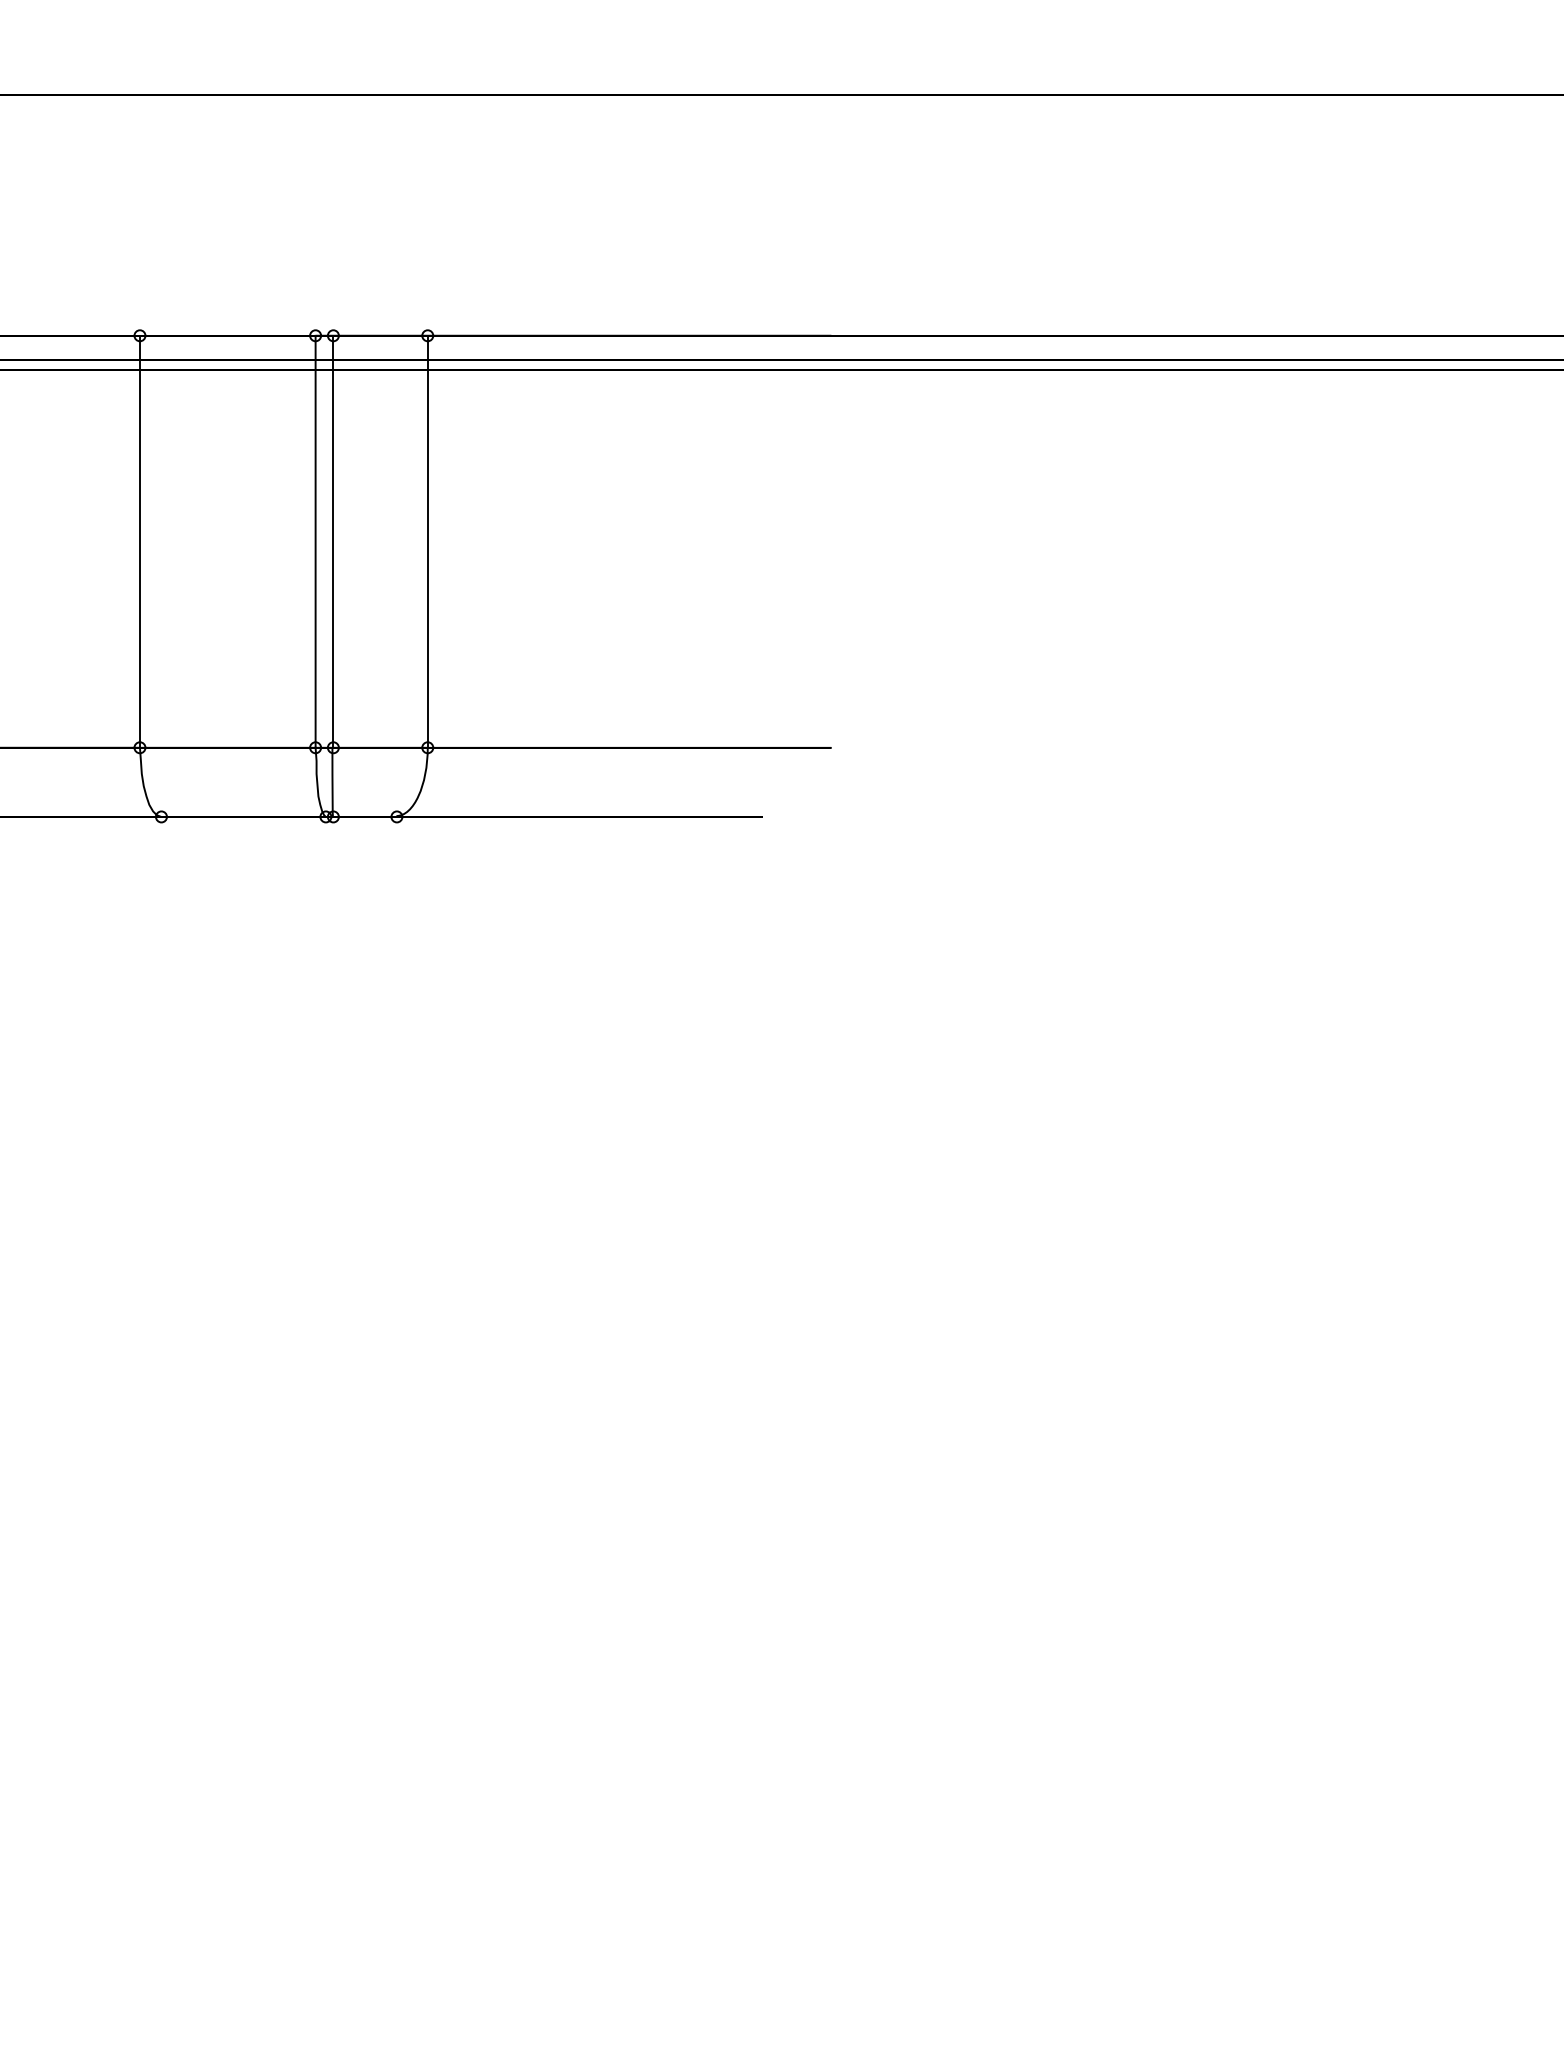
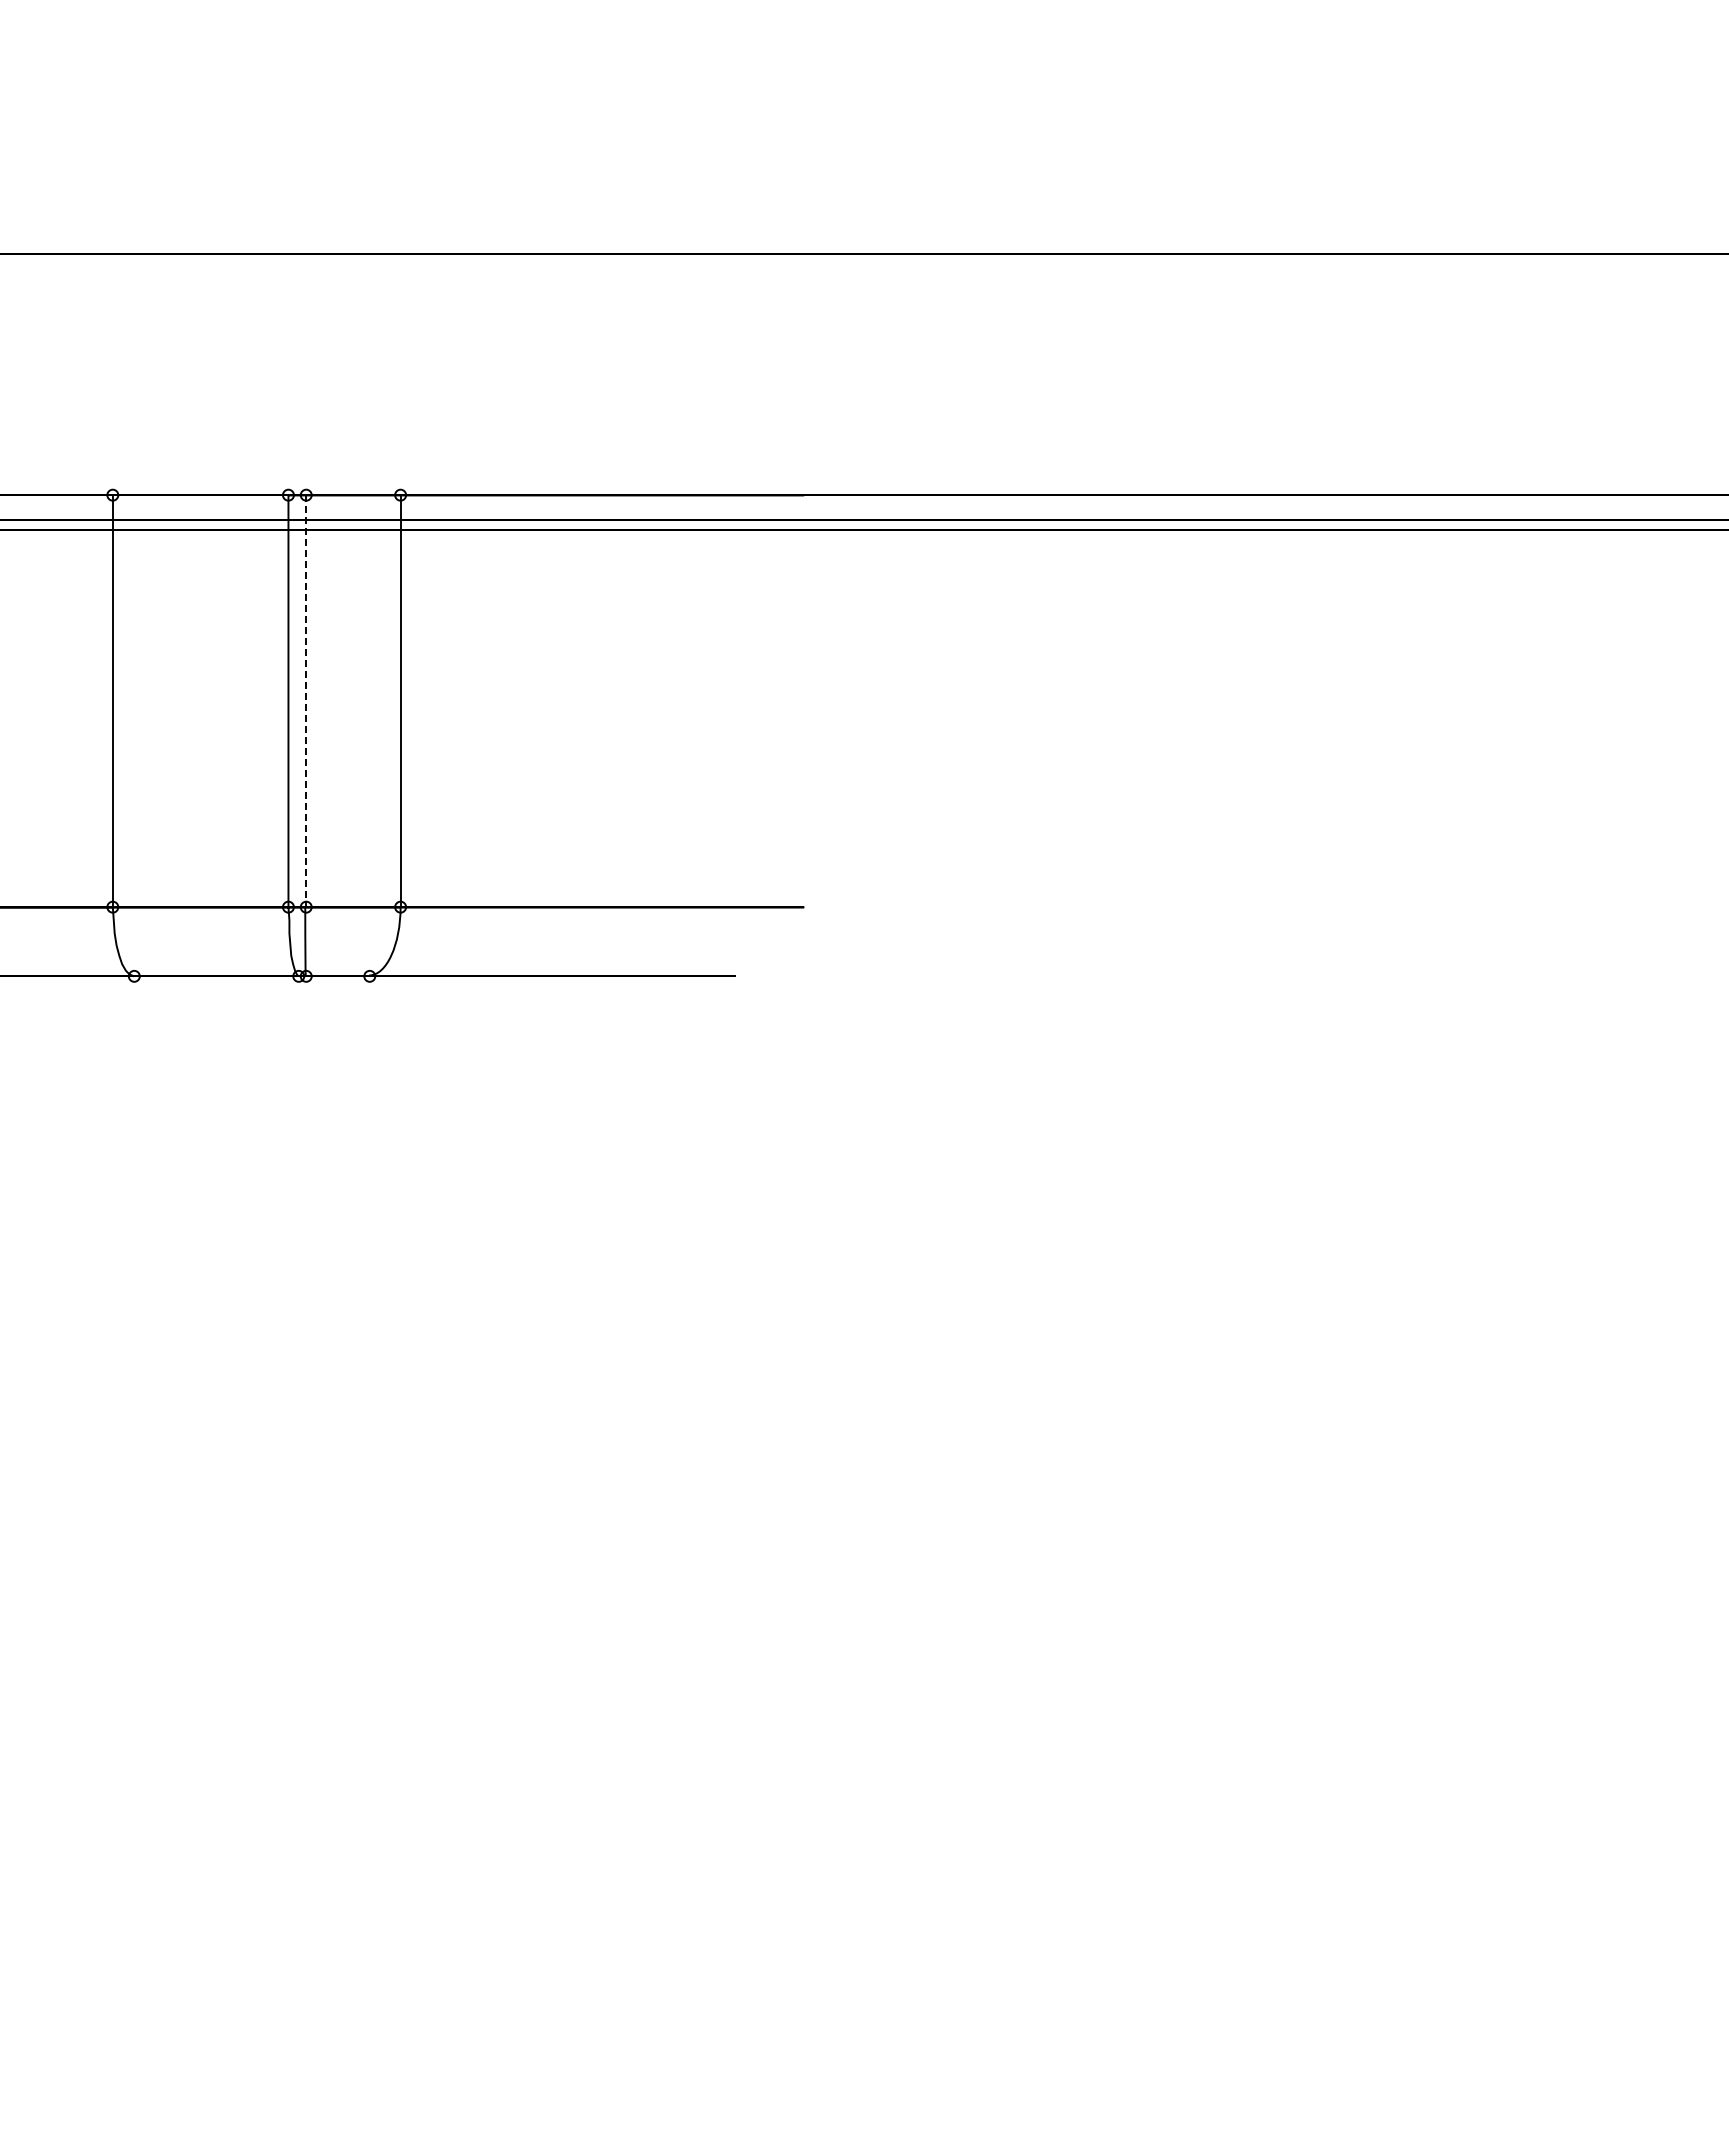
line: (333, 542) -> (306, 701), solid -> dashed

